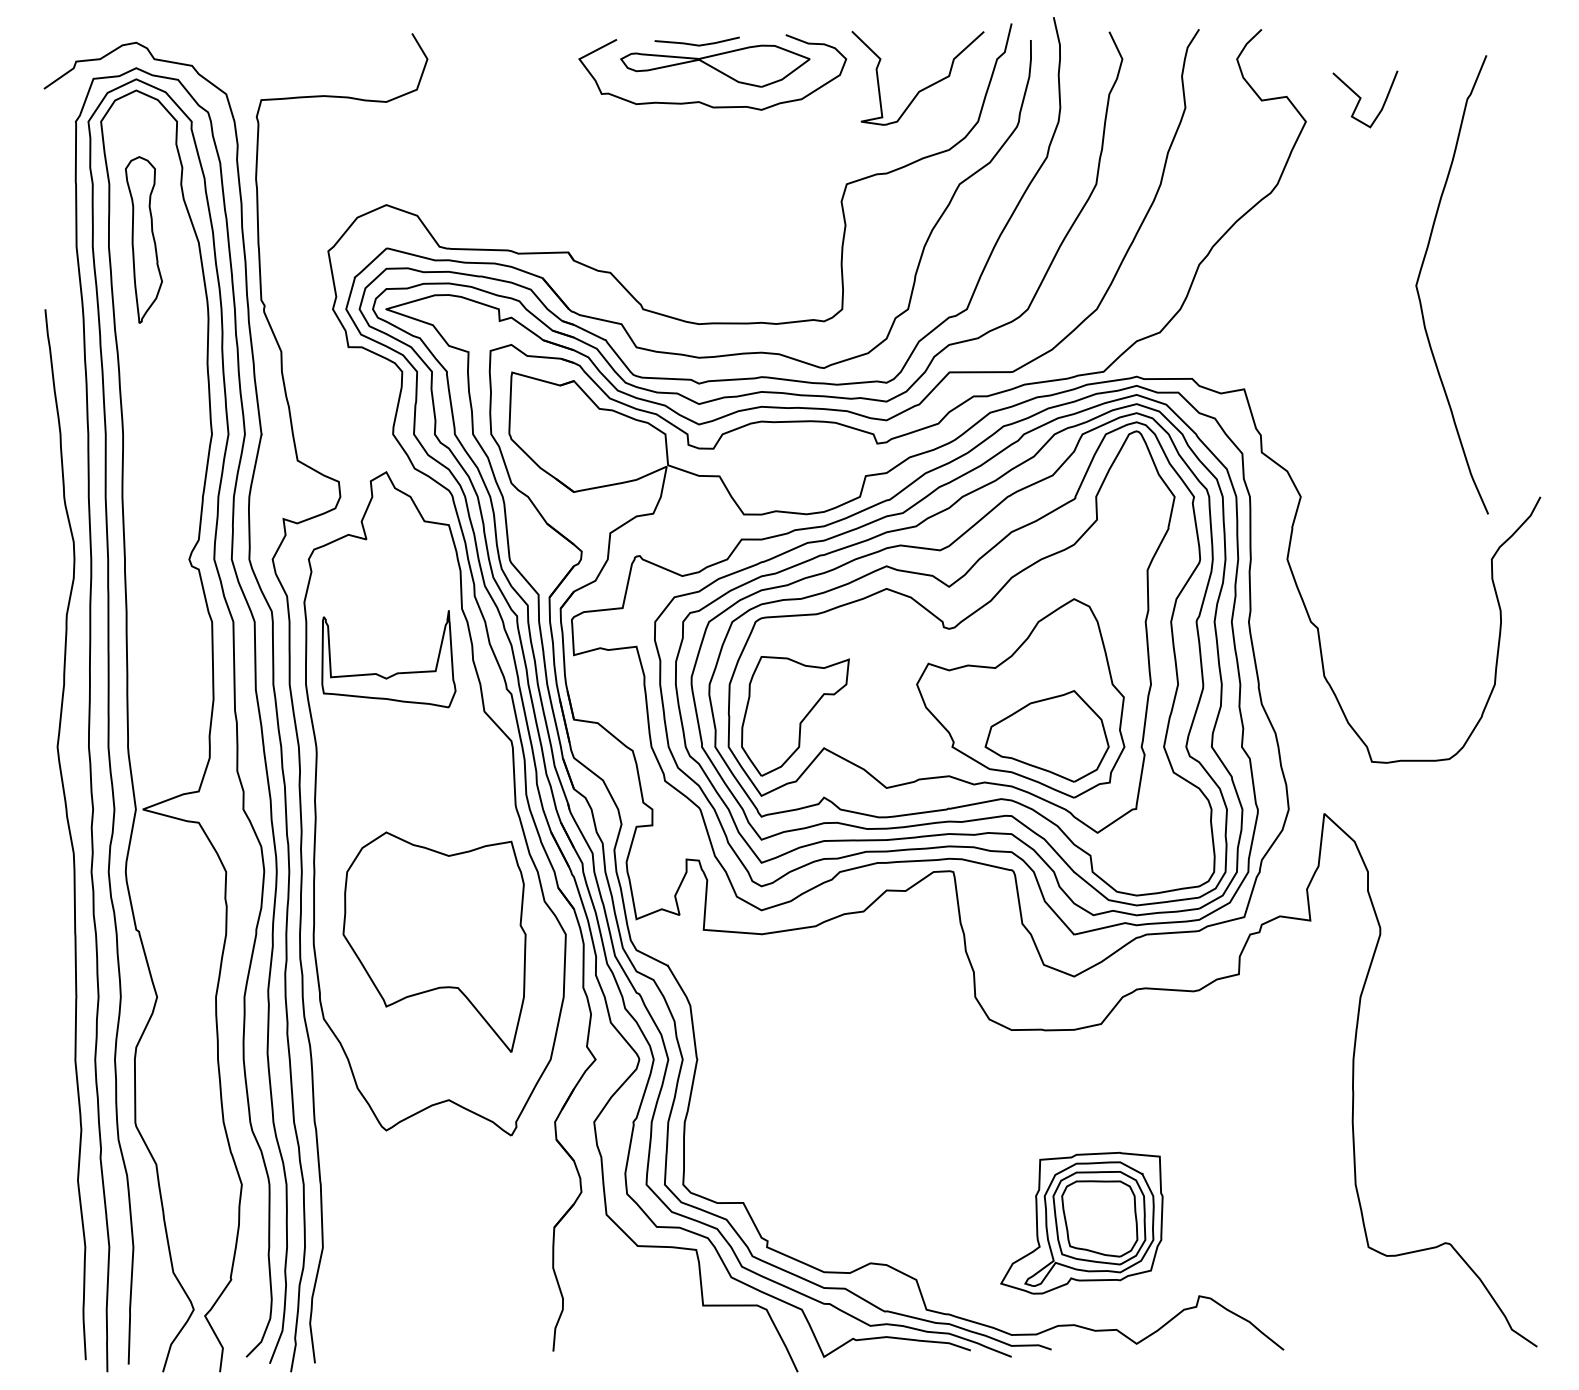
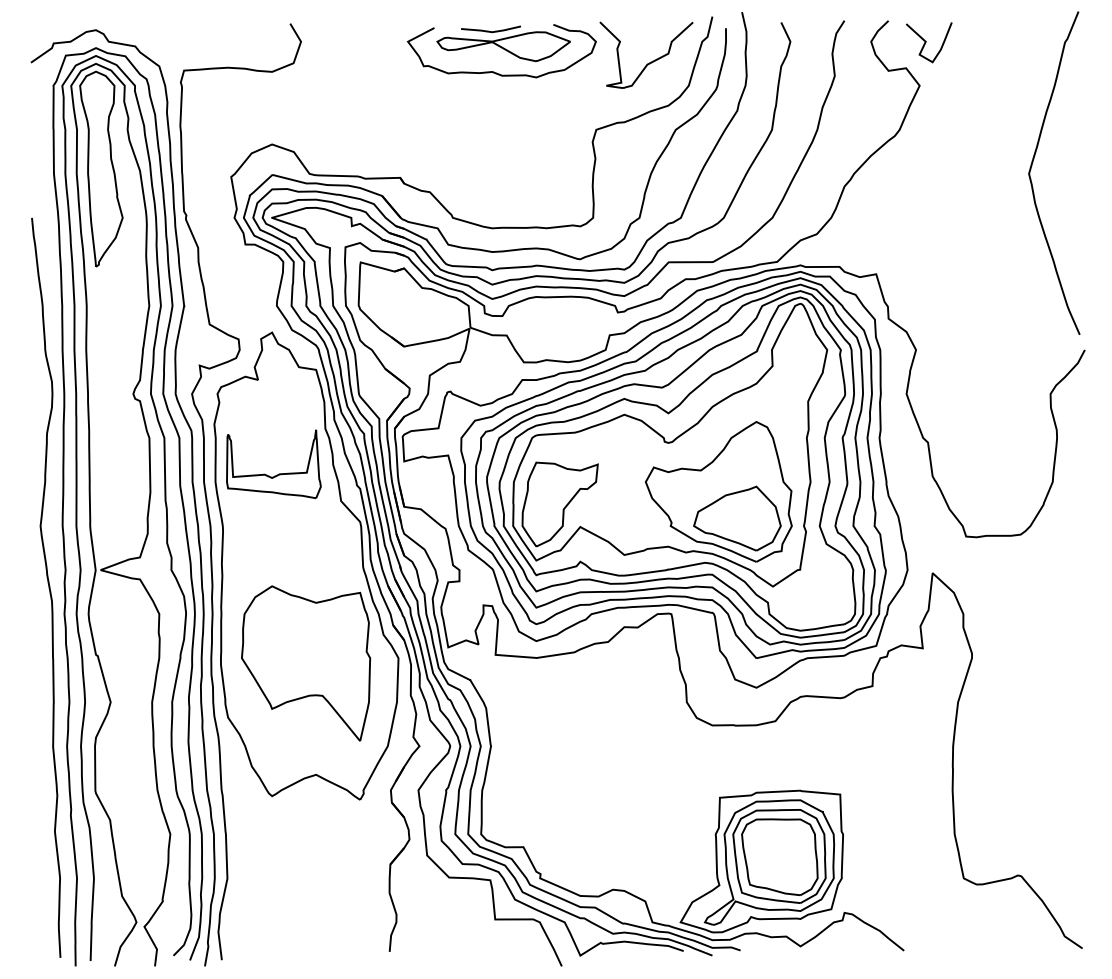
curve: (1361, 98) -> (926, 41), moved
part: (143, 239) -> (101, 168), size x1.67
curve: (1420, 275) -> (1032, 166), moved
part: (1081, 1222) -> (761, 860), size x1.43

